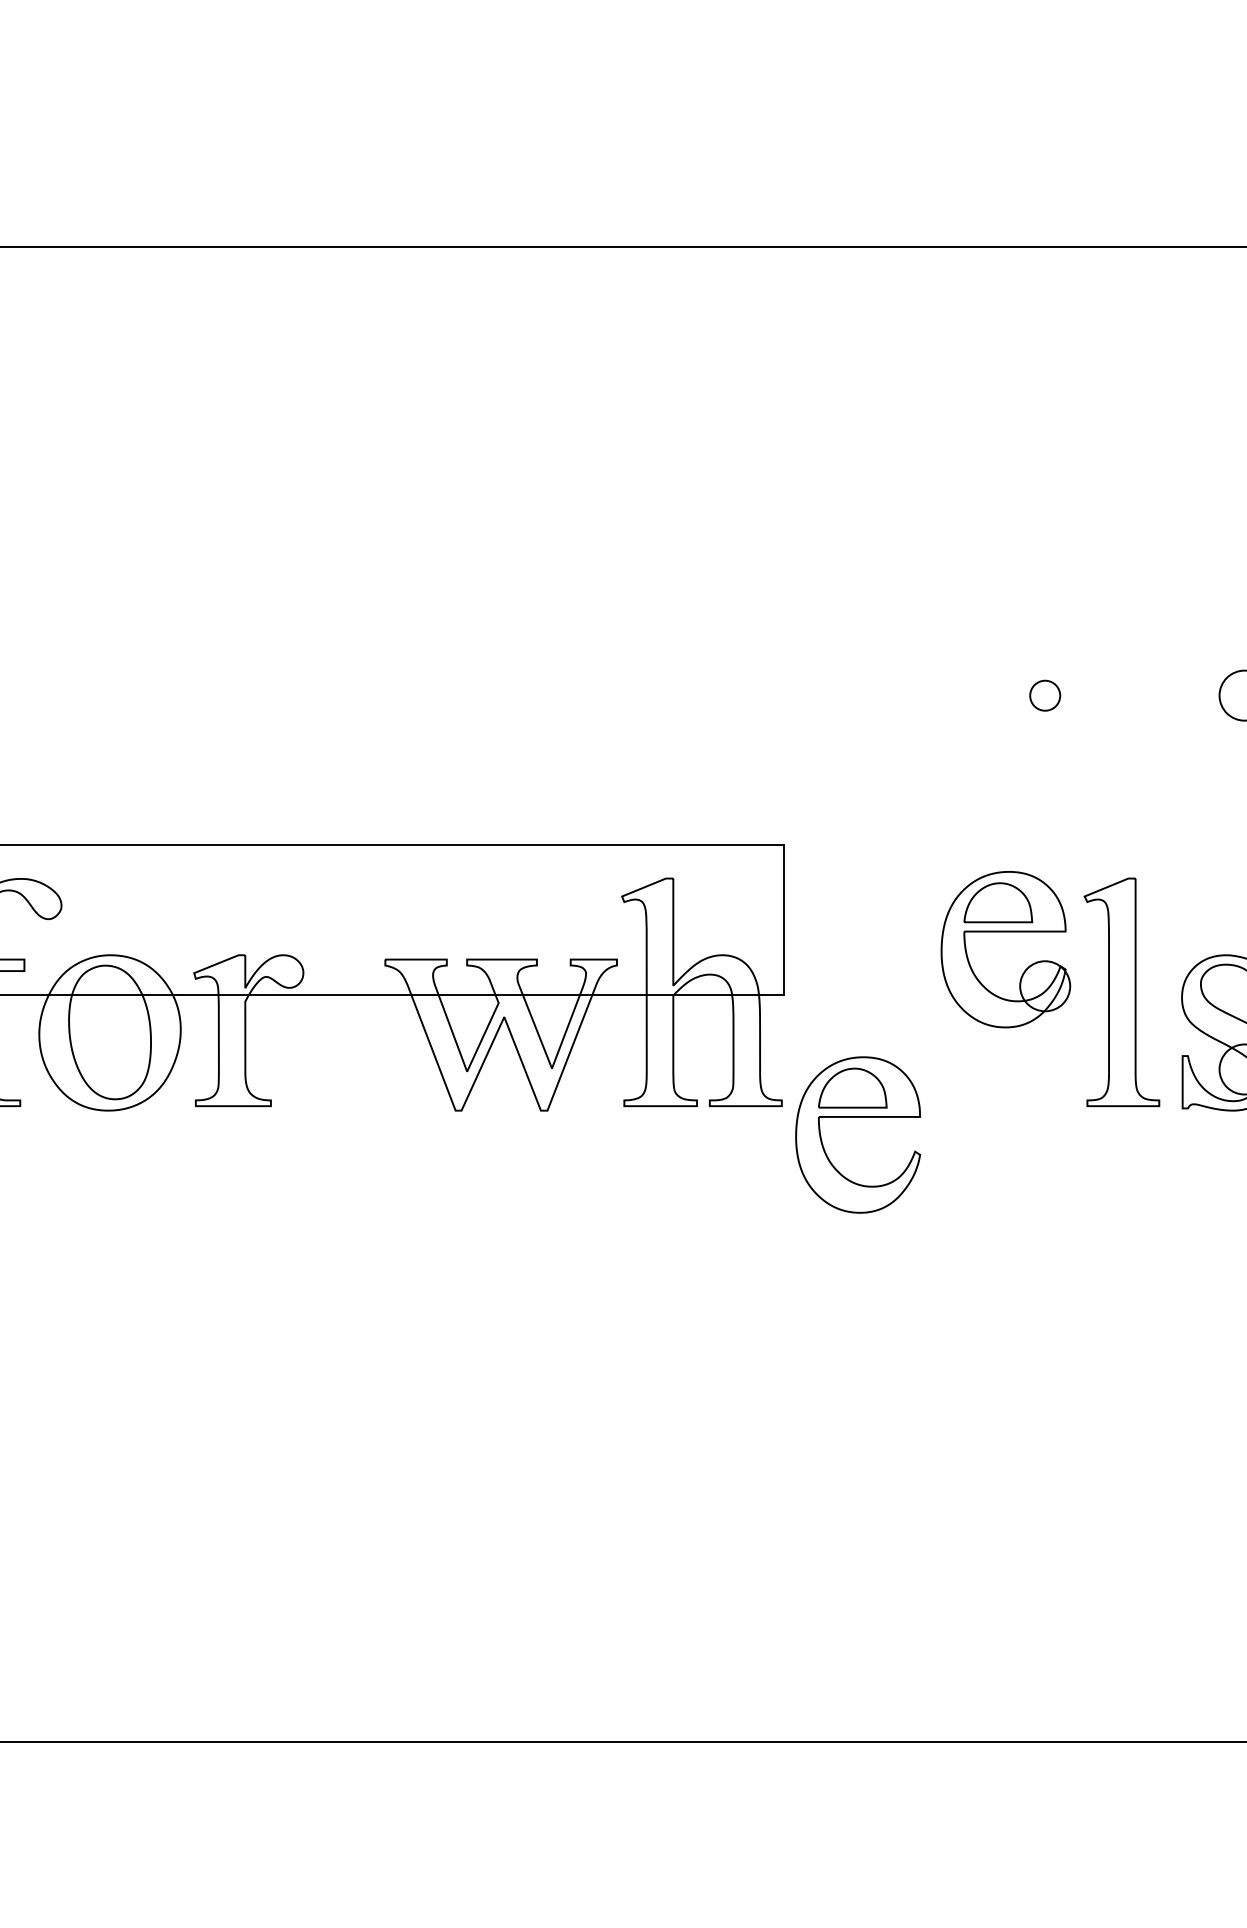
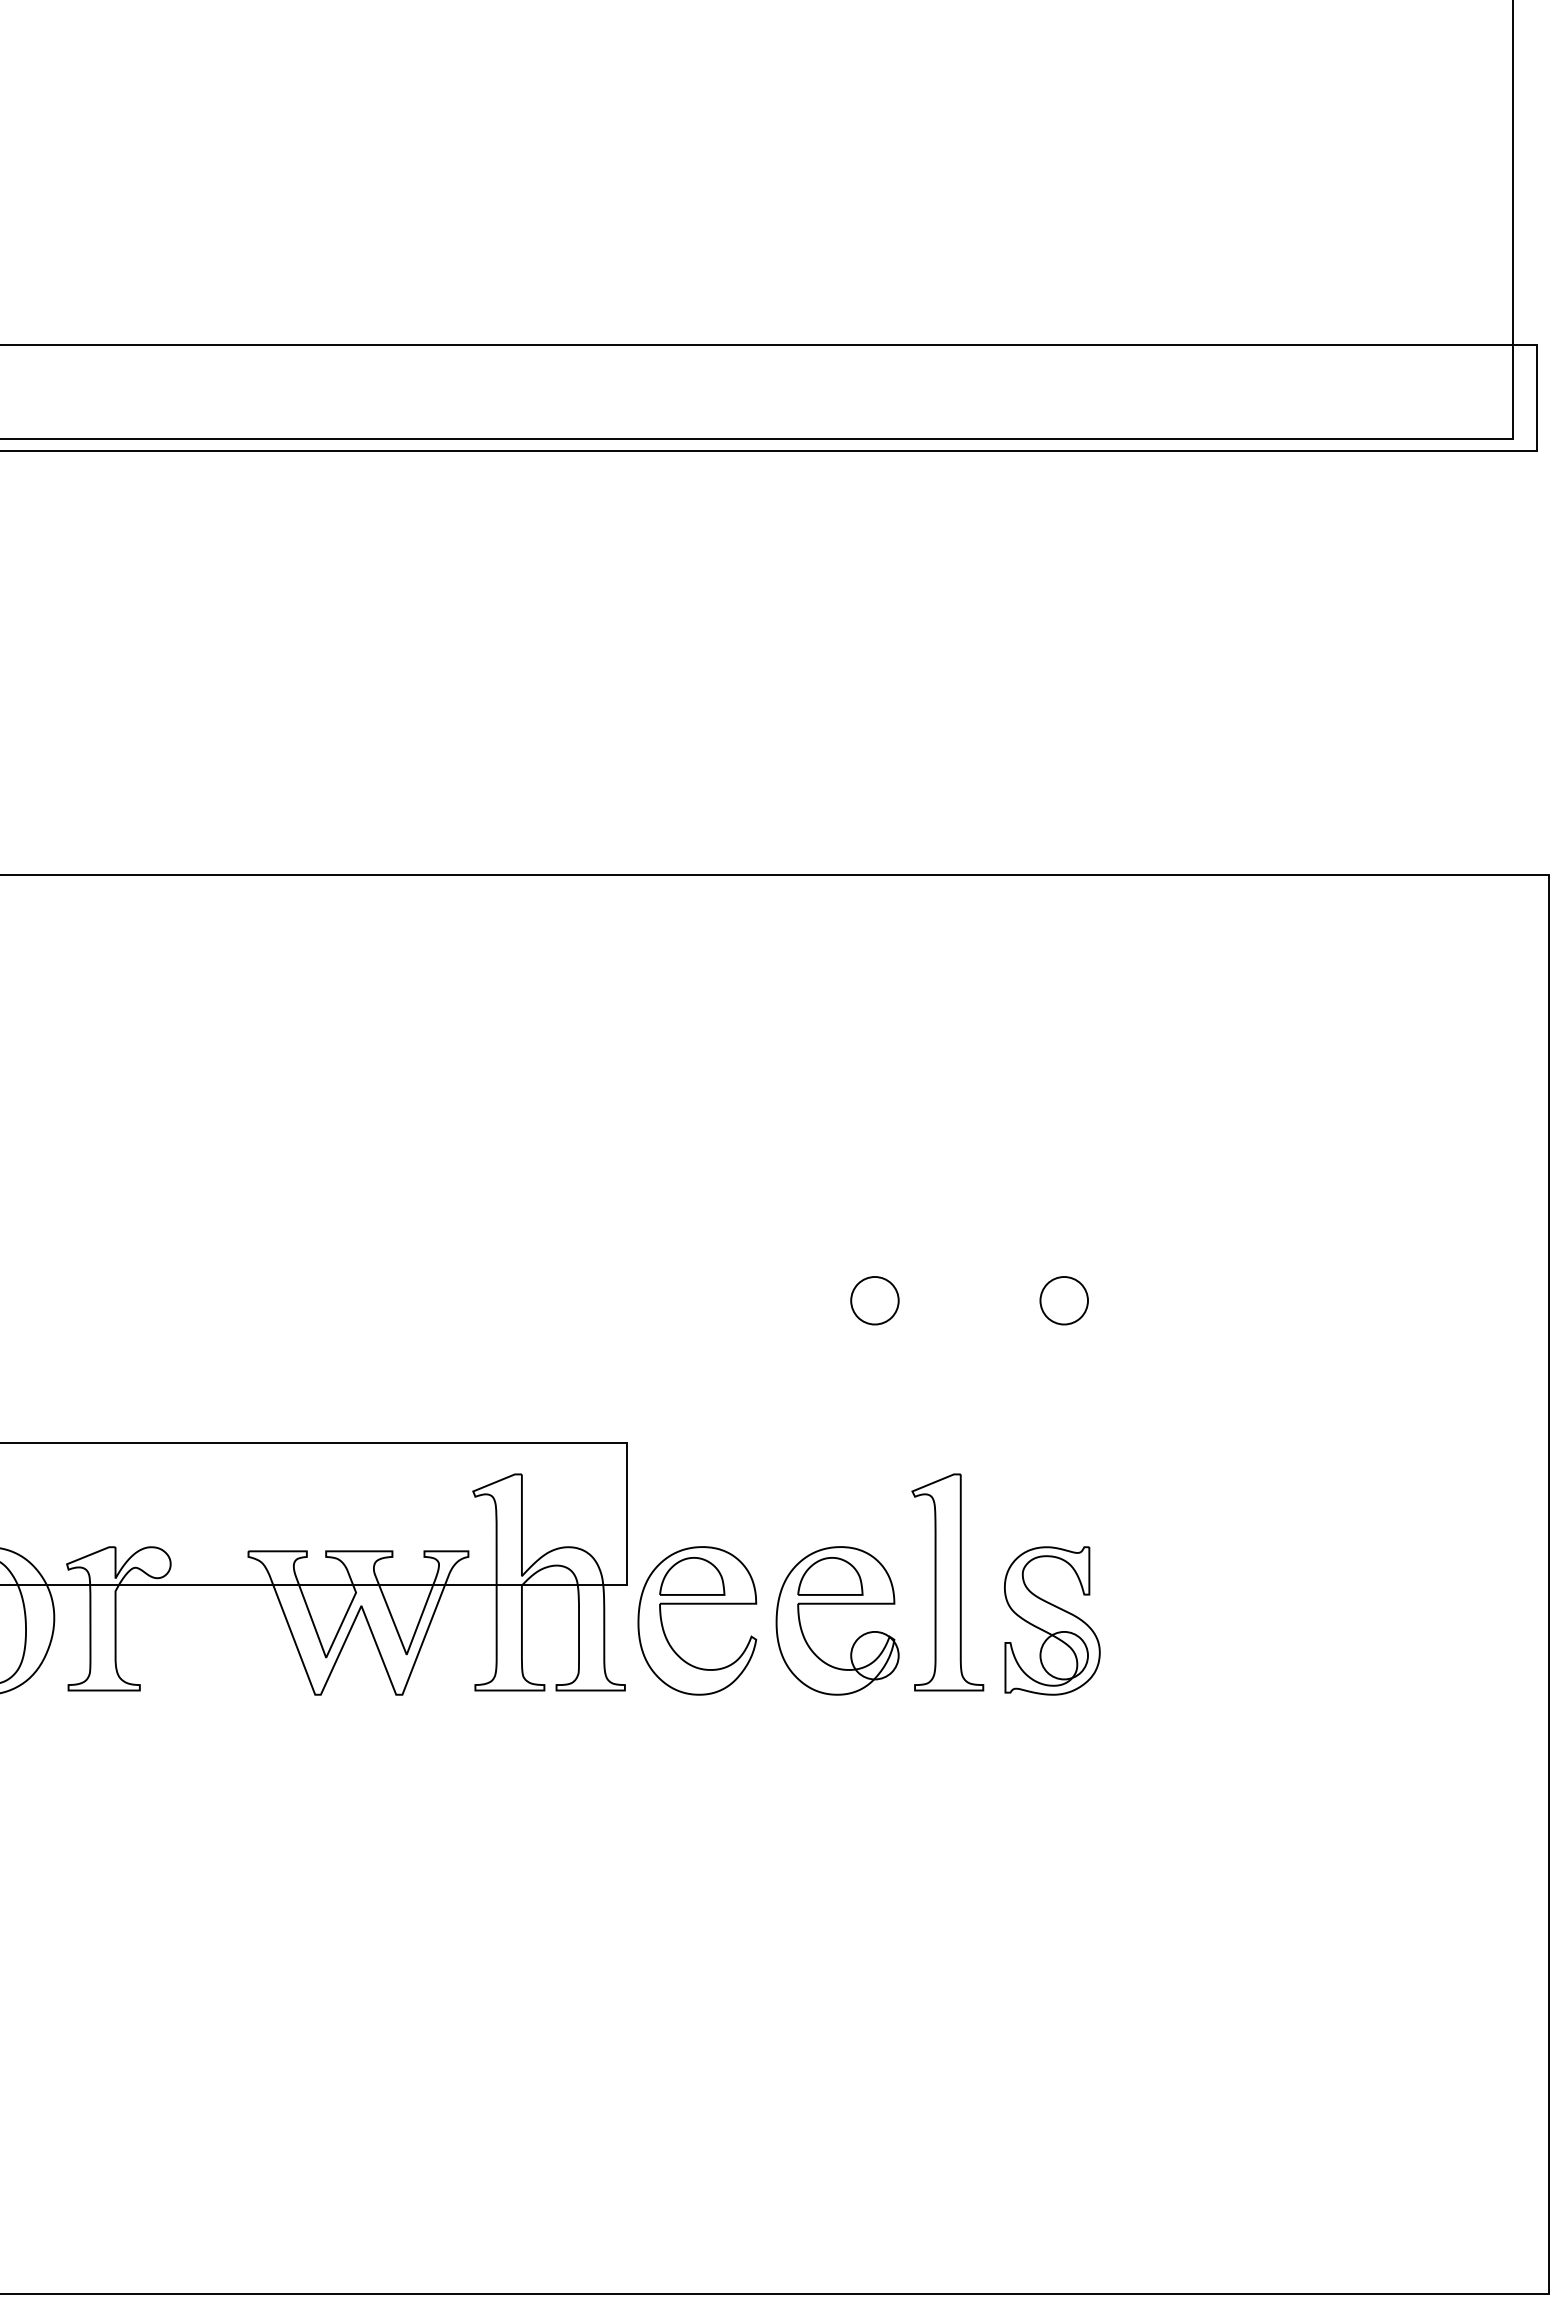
part: (1044, 695) -> (874, 1300), size x1.67
part: (1005, 932) -> (837, 1604), moved
part: (858, 1117) -> (697, 1604), moved

